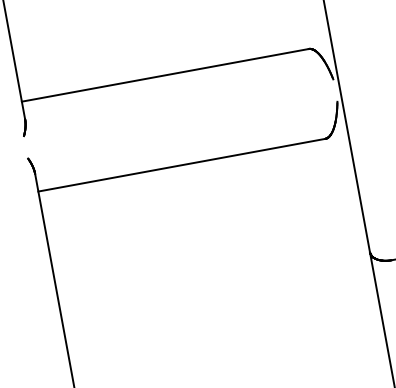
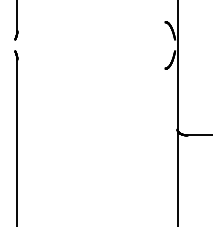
line: (165, 75) -> (91, 22), removed
line: (181, 164) -> (91, 68), removed

